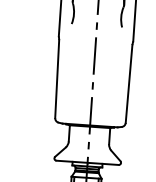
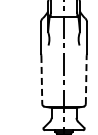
line: (56, 79) -> (41, 80), solid -> dashed
line: (129, 83) -> (86, 79), solid -> dashed

